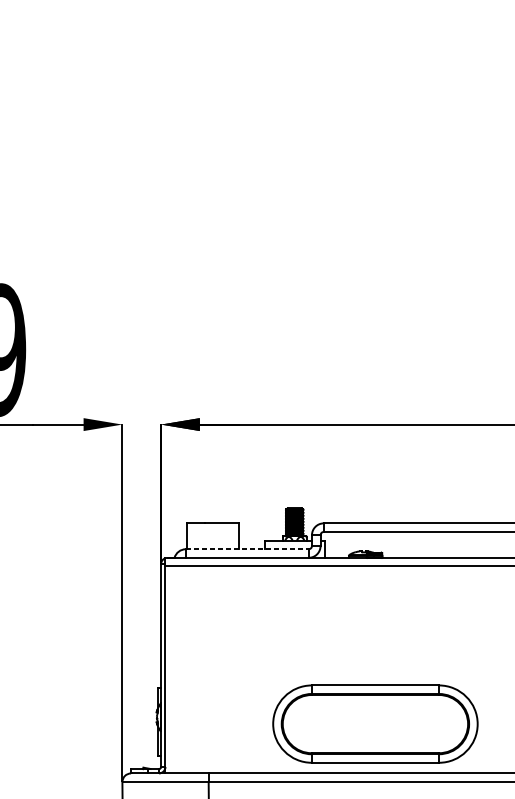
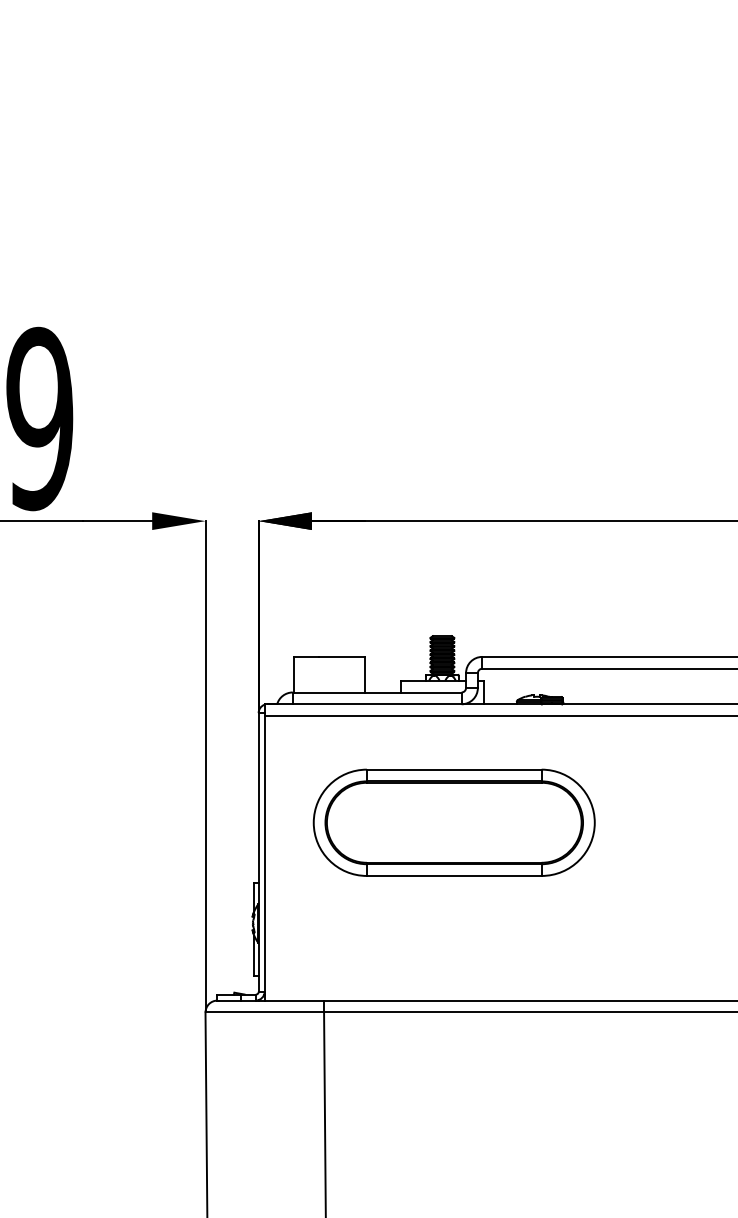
line: (247, 549) -> (377, 692), dashed -> solid
part: (374, 723) -> (453, 822), moved

